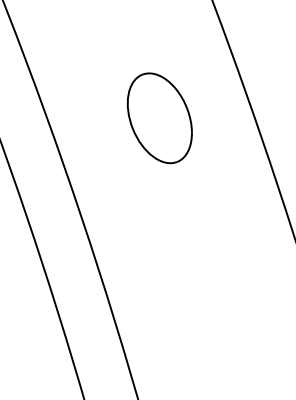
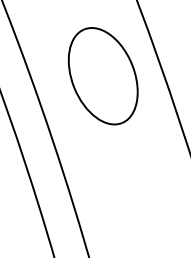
part: (158, 118) -> (102, 76), size x1.67

